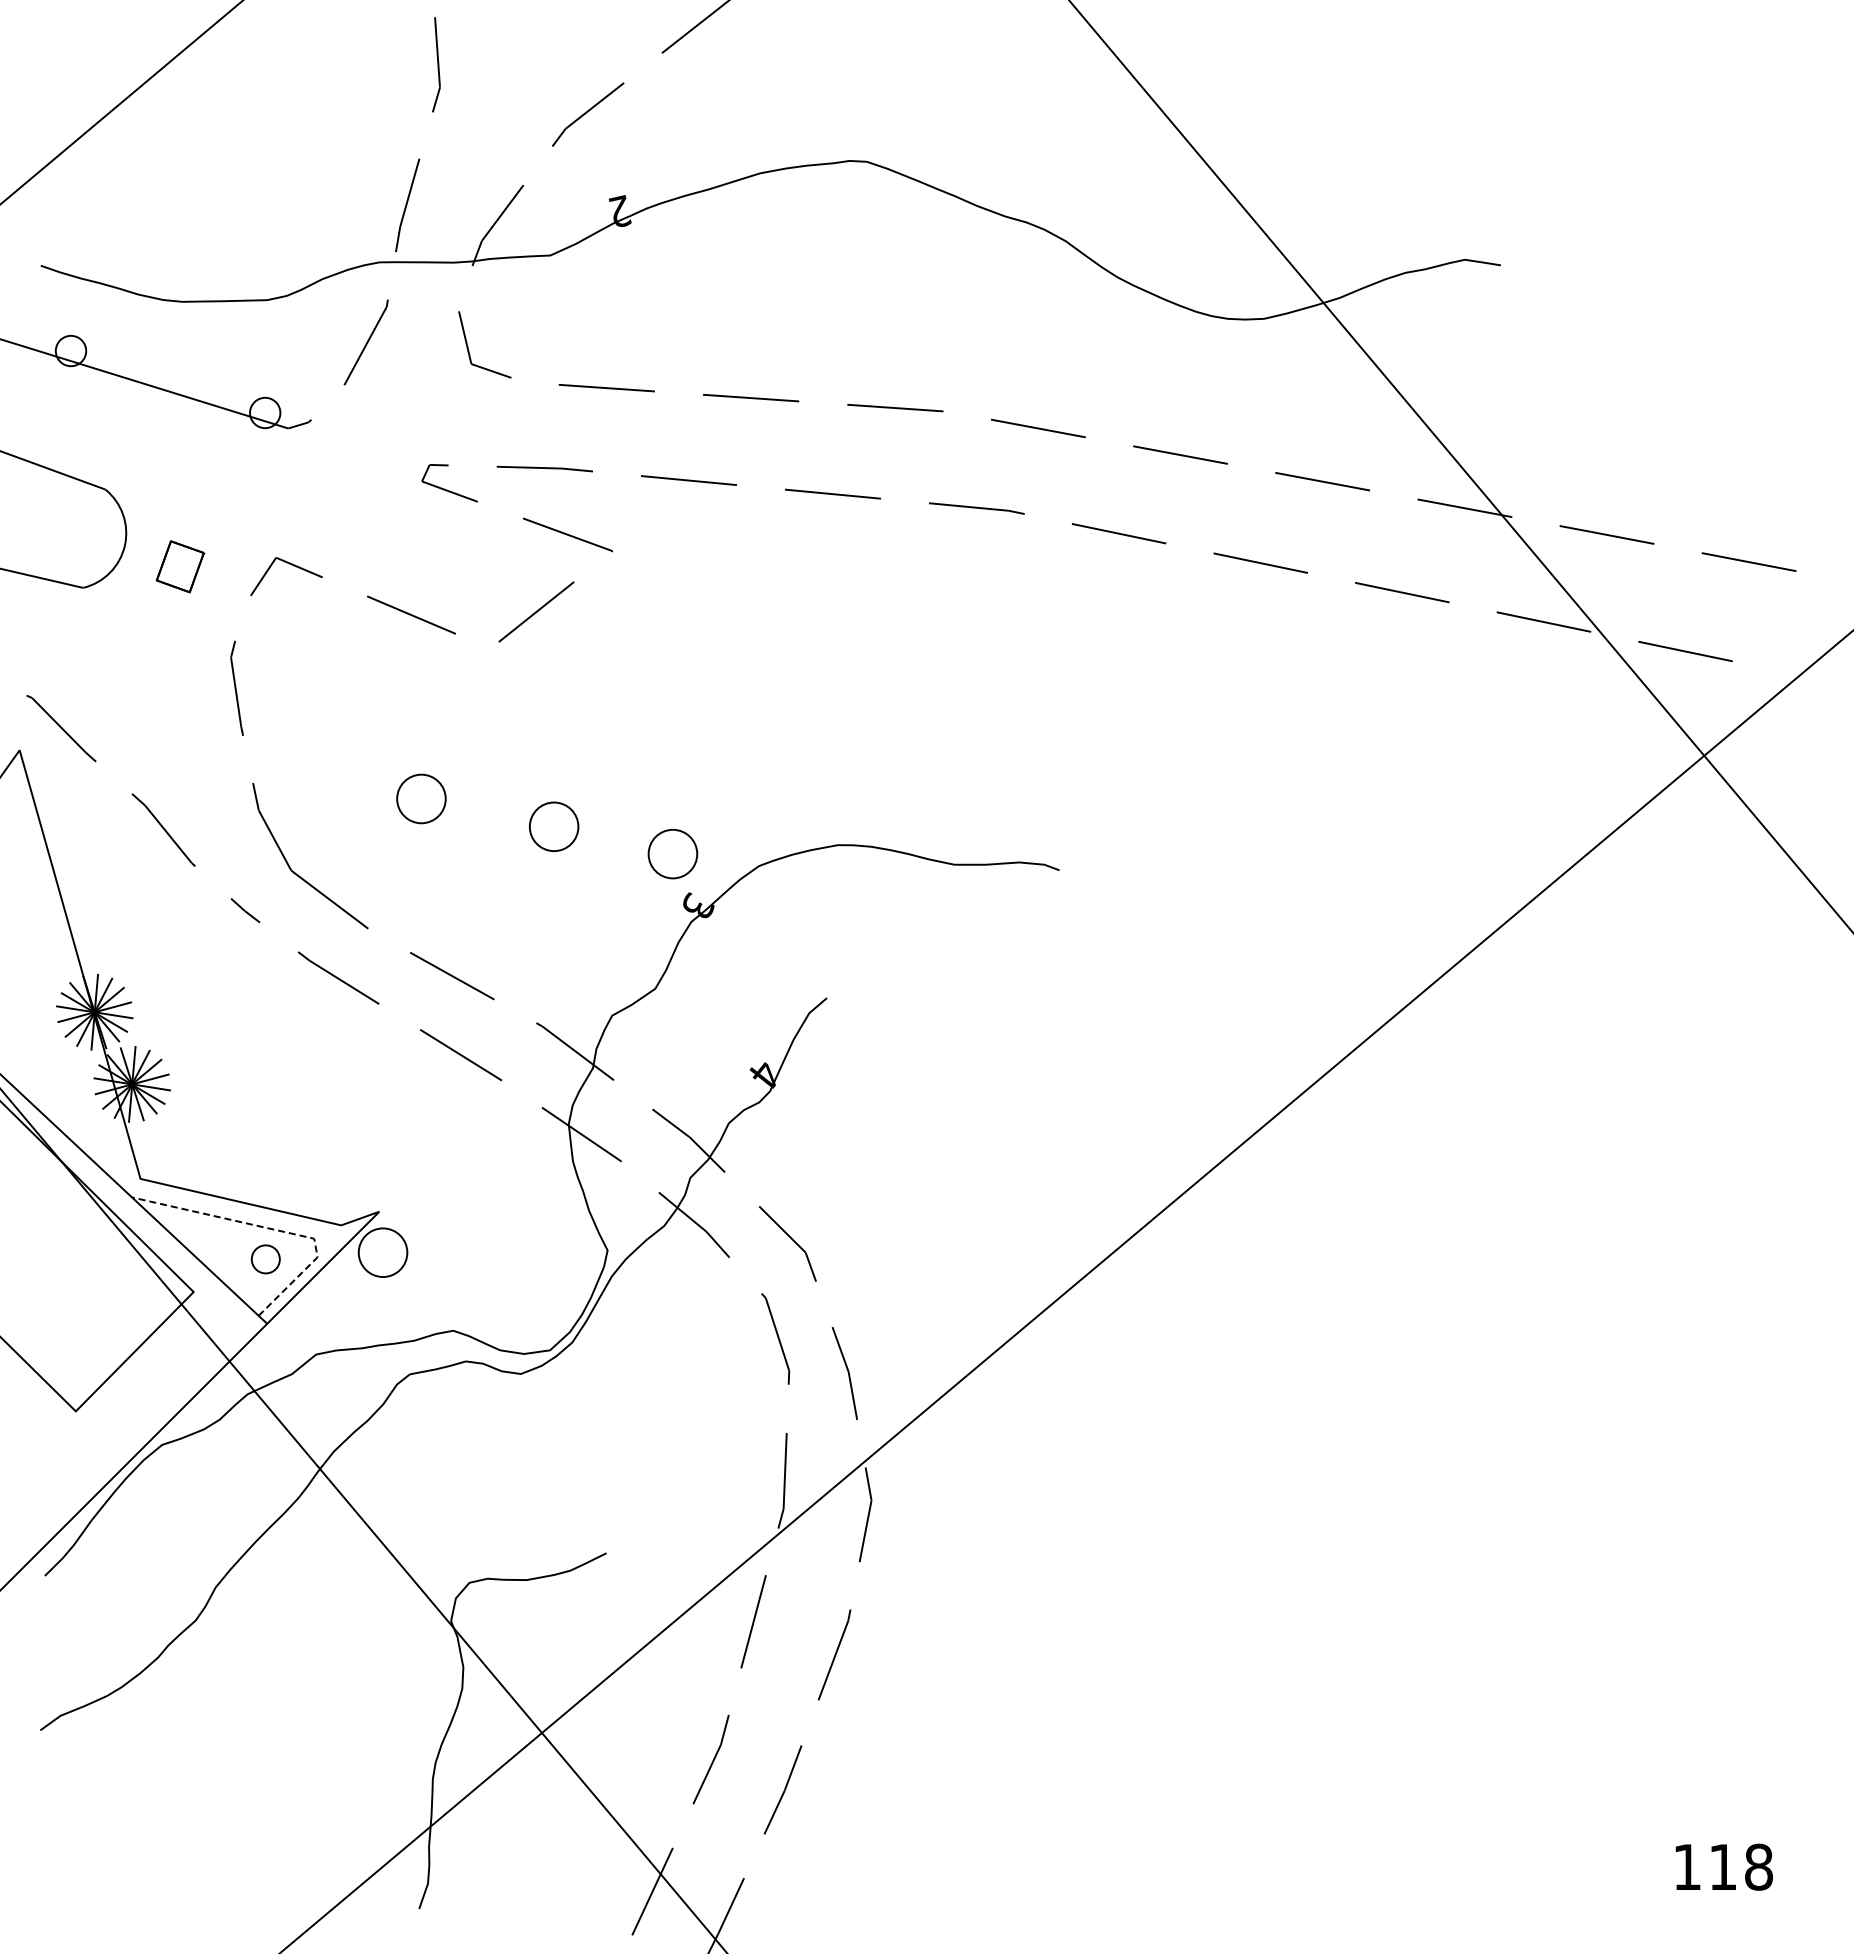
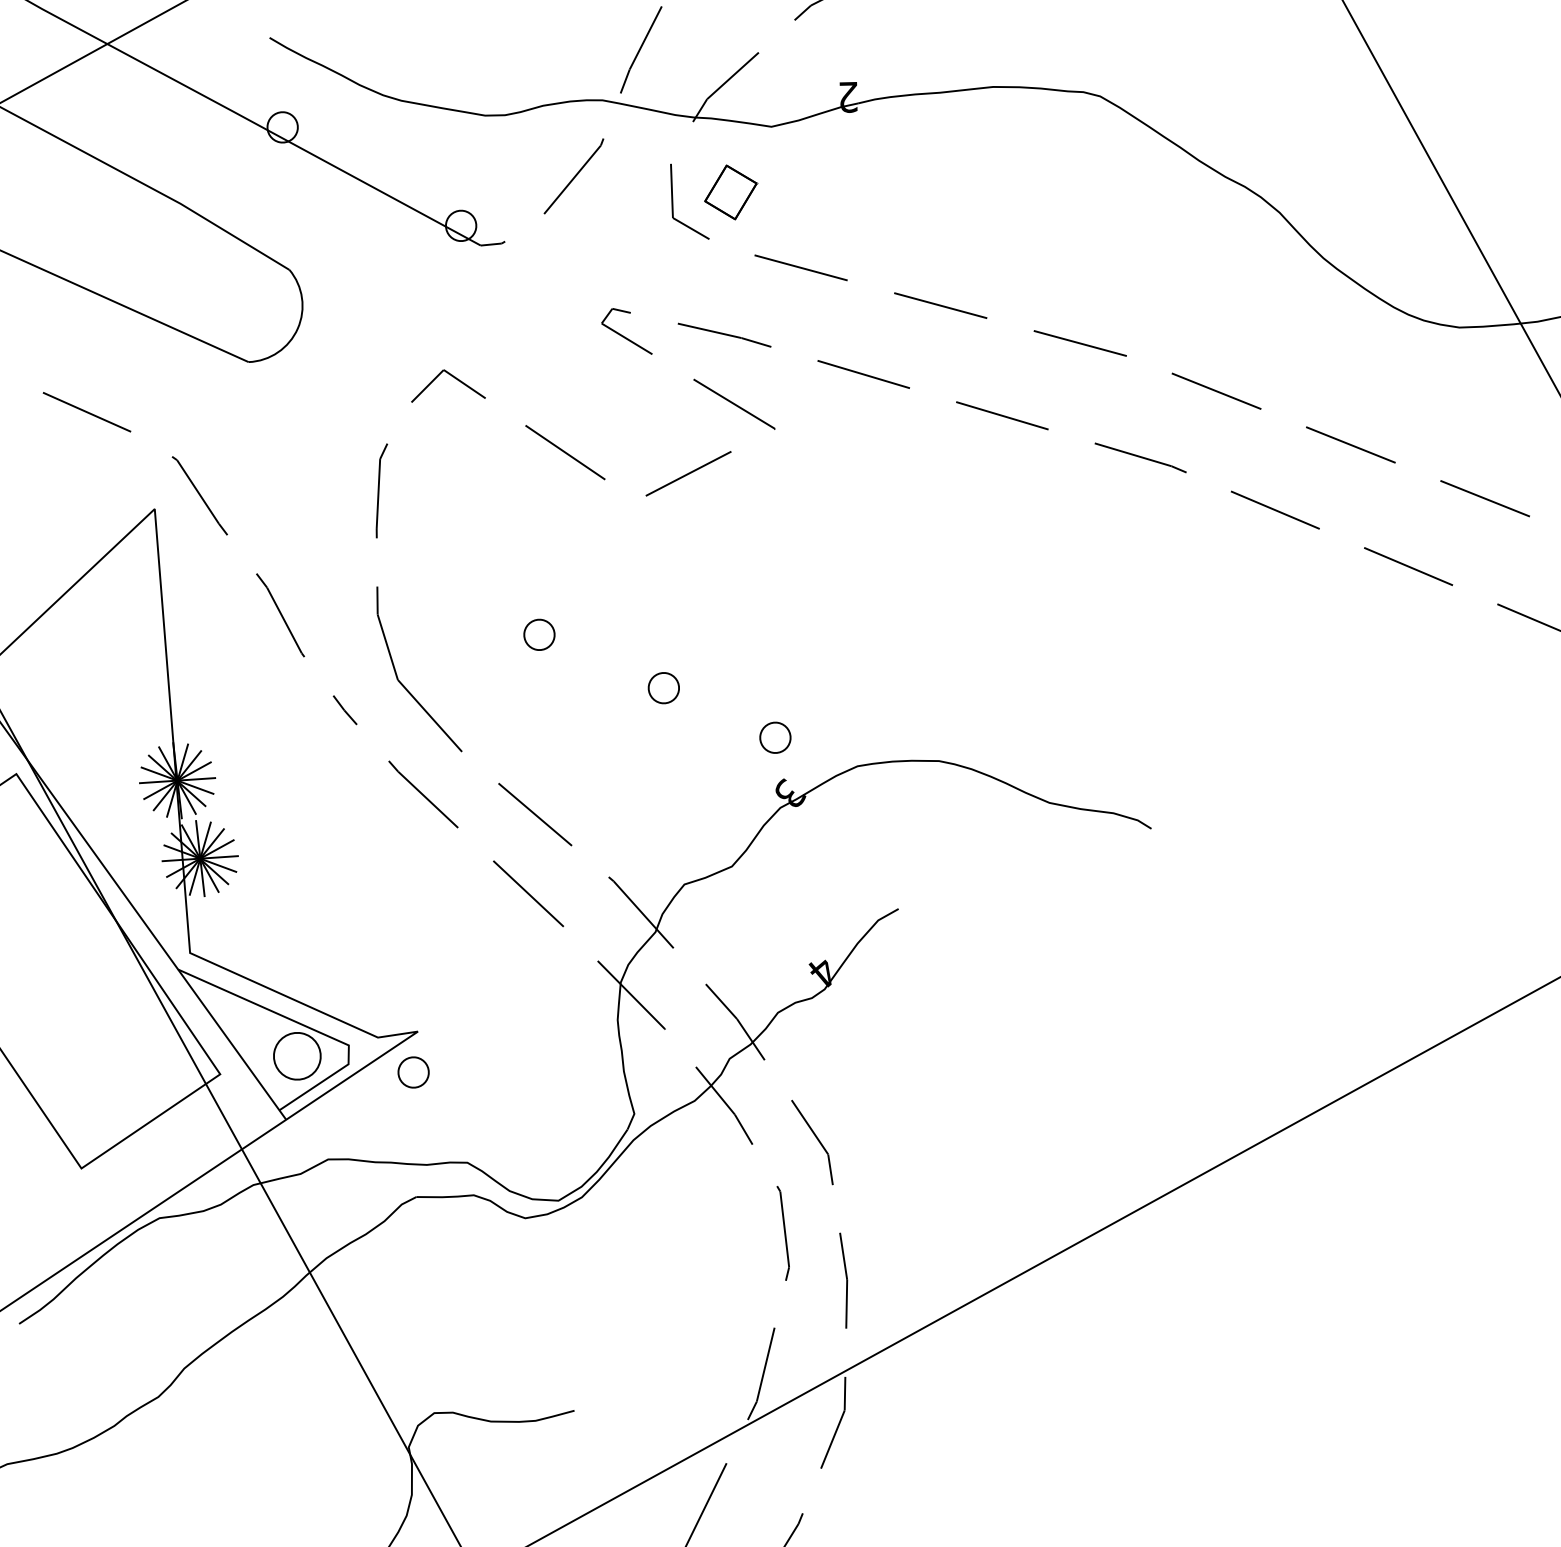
part: (180, 566) -> (731, 192), moved
circle: (421, 798) -> (539, 634), size x0.62
circle: (553, 827) -> (663, 688), size x0.62
circle: (672, 853) -> (775, 737), size x0.62
line: (274, 1229) -> (311, 1028), dashed -> solid
circle: (382, 1252) -> (413, 1072), size x0.62
circle: (265, 1259) -> (297, 1056), size x1.67

